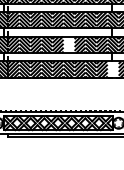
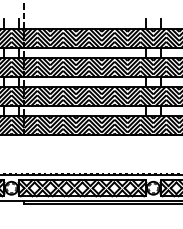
hatch: (68, 44) -> (94, 96), added
hatch: (112, 69) -> (146, 125), added

